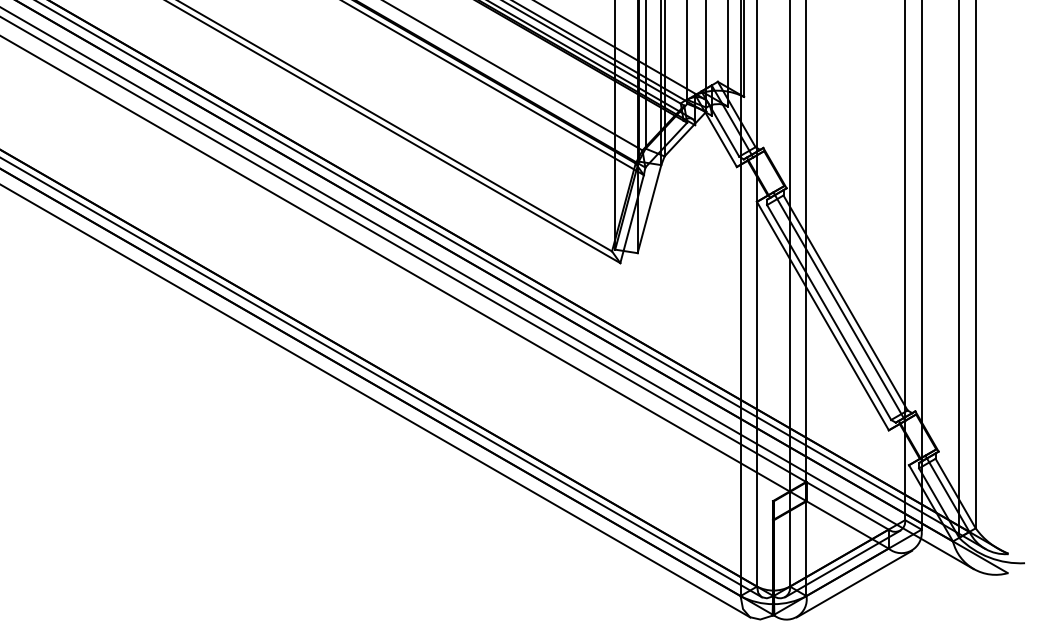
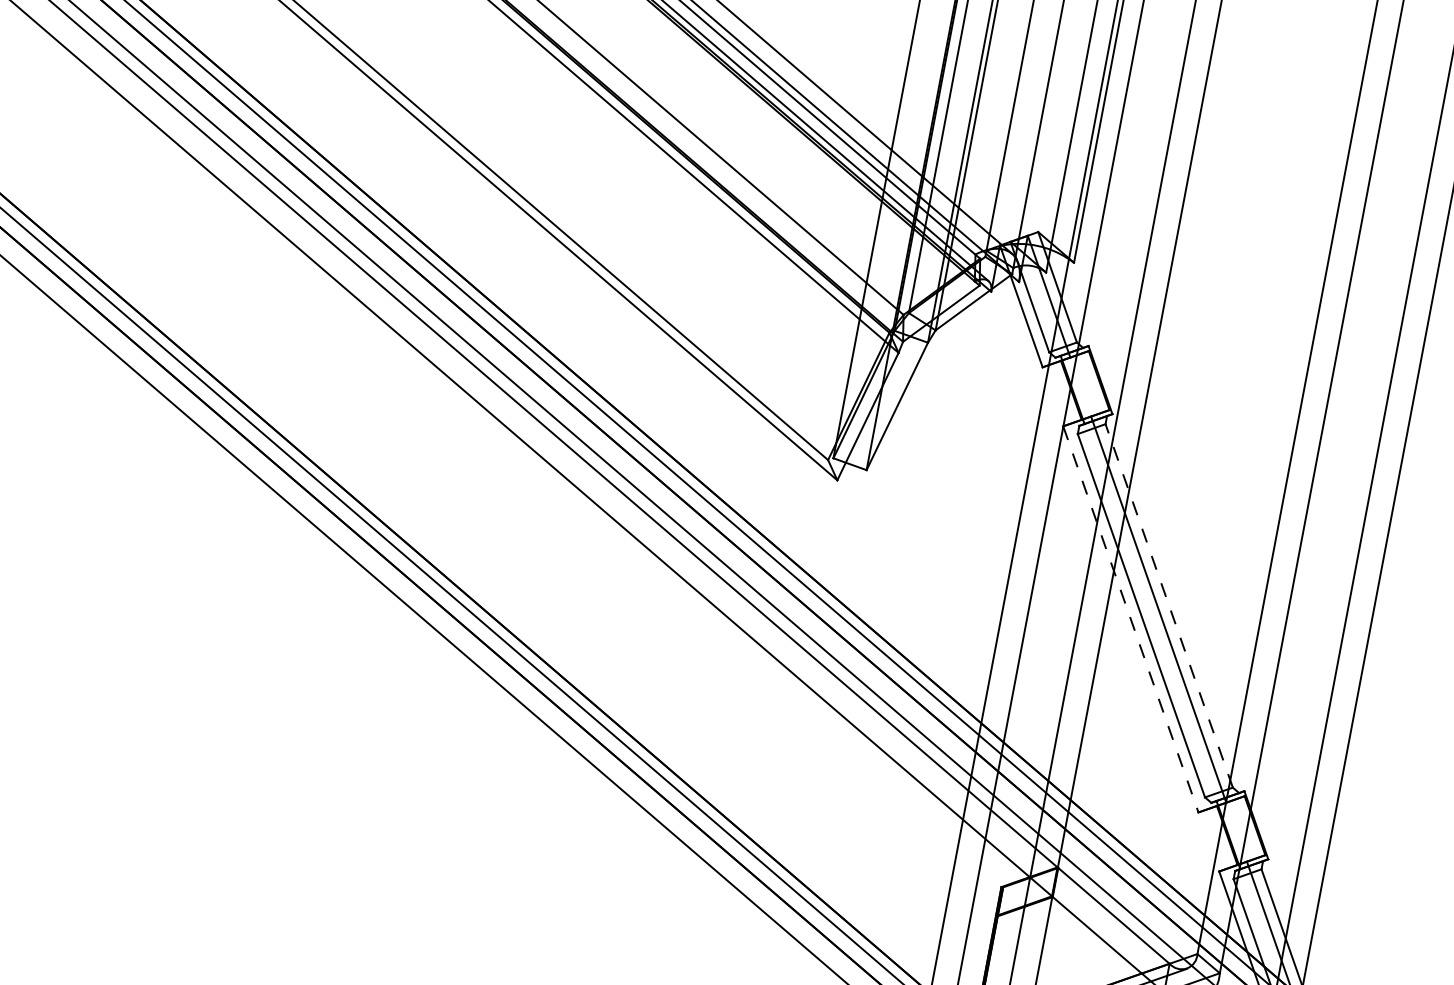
line: (845, 302) -> (1169, 605), solid -> dashed
line: (822, 316) -> (1130, 619), solid -> dashed

